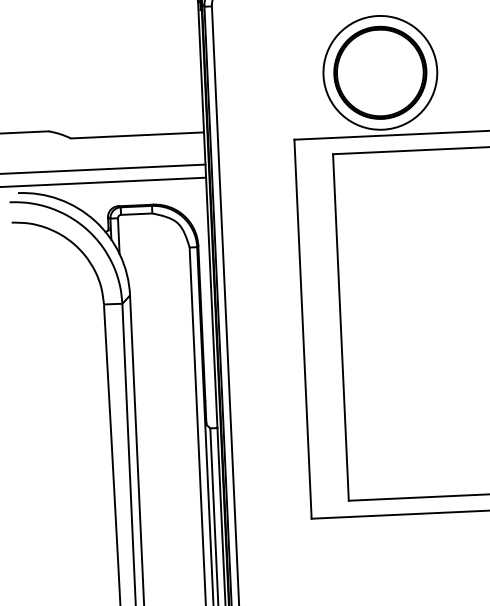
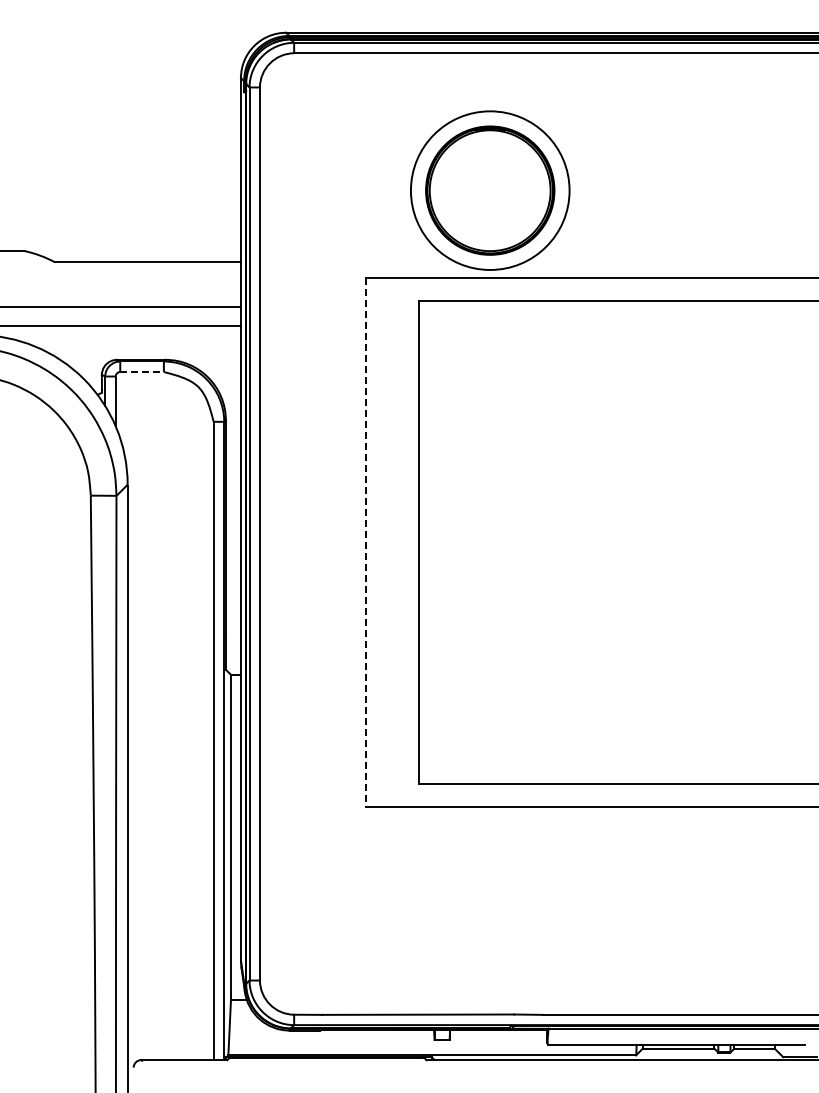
line: (137, 214) -> (142, 372), solid -> dashed
line: (303, 329) -> (366, 543), solid -> dashed

